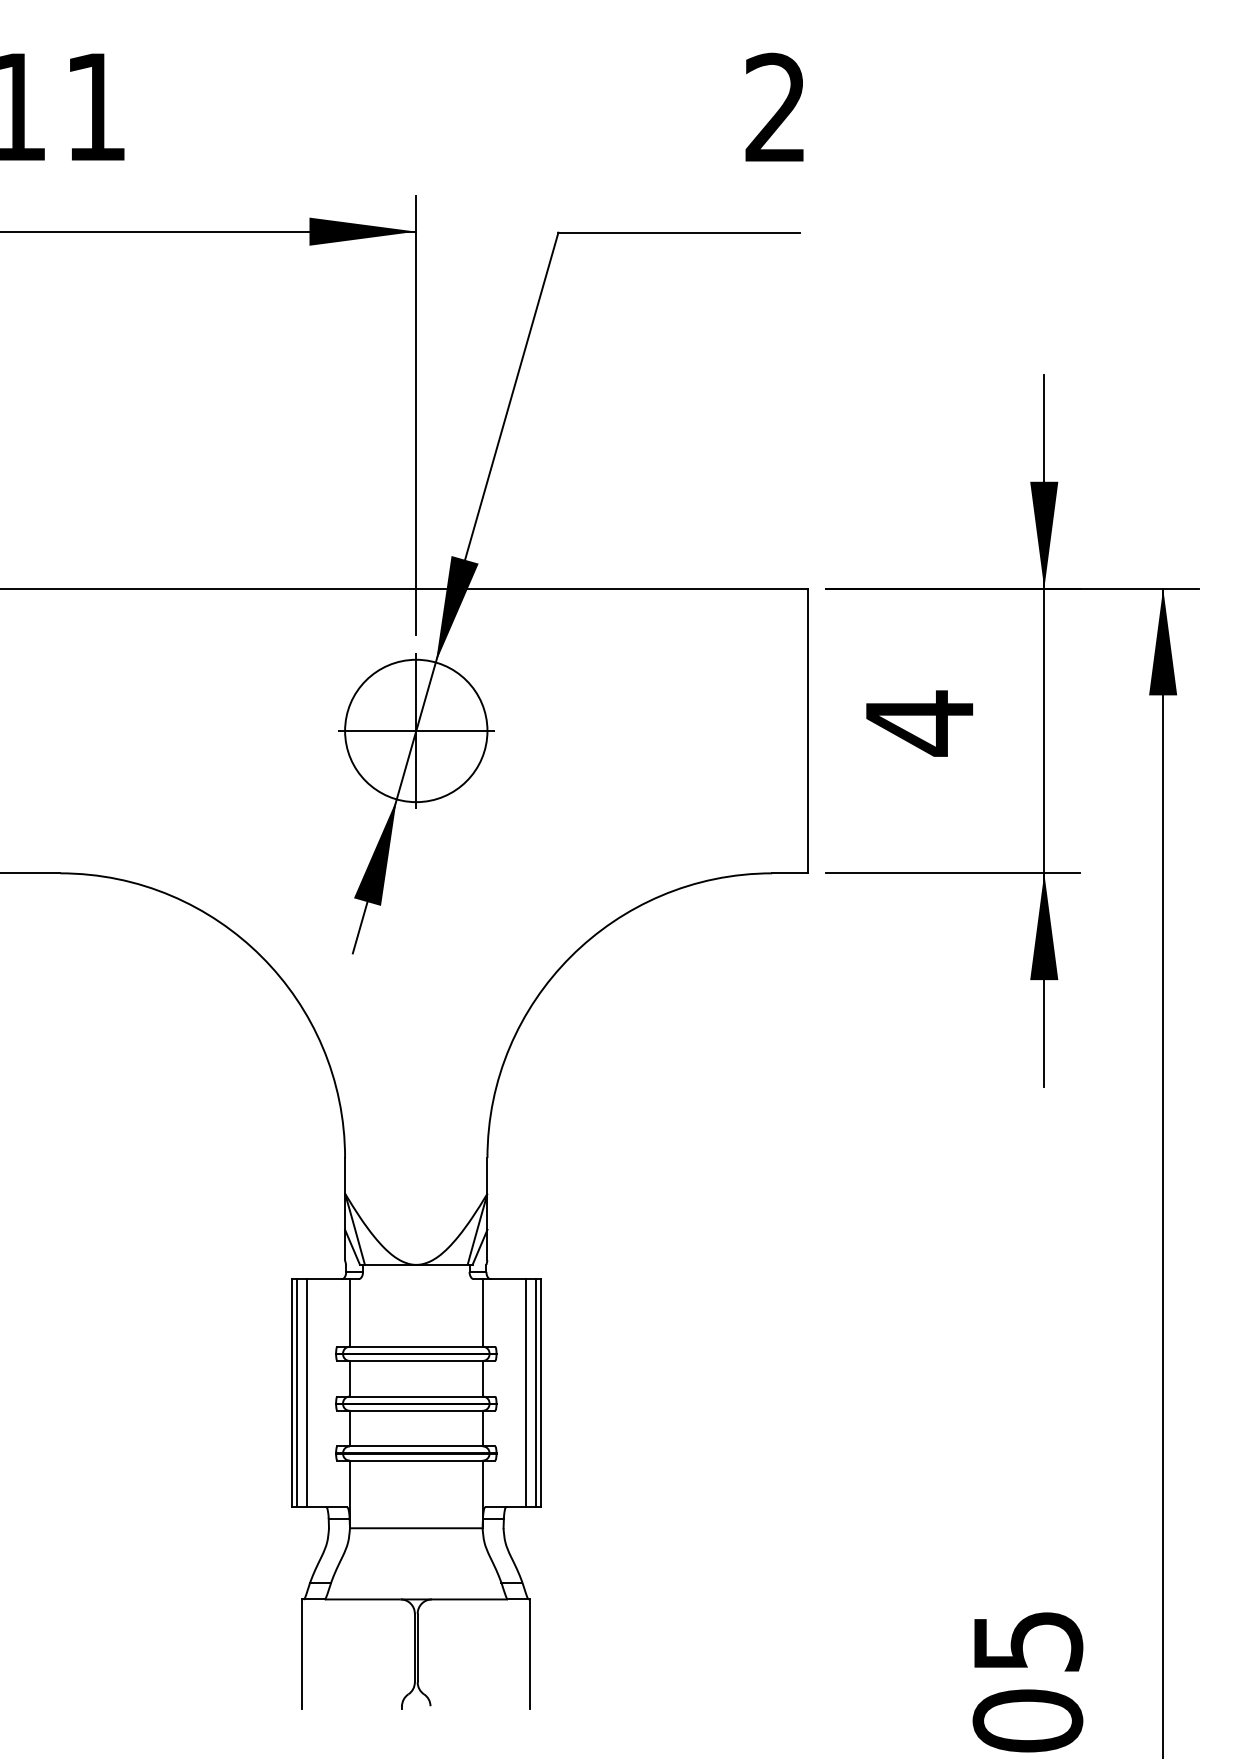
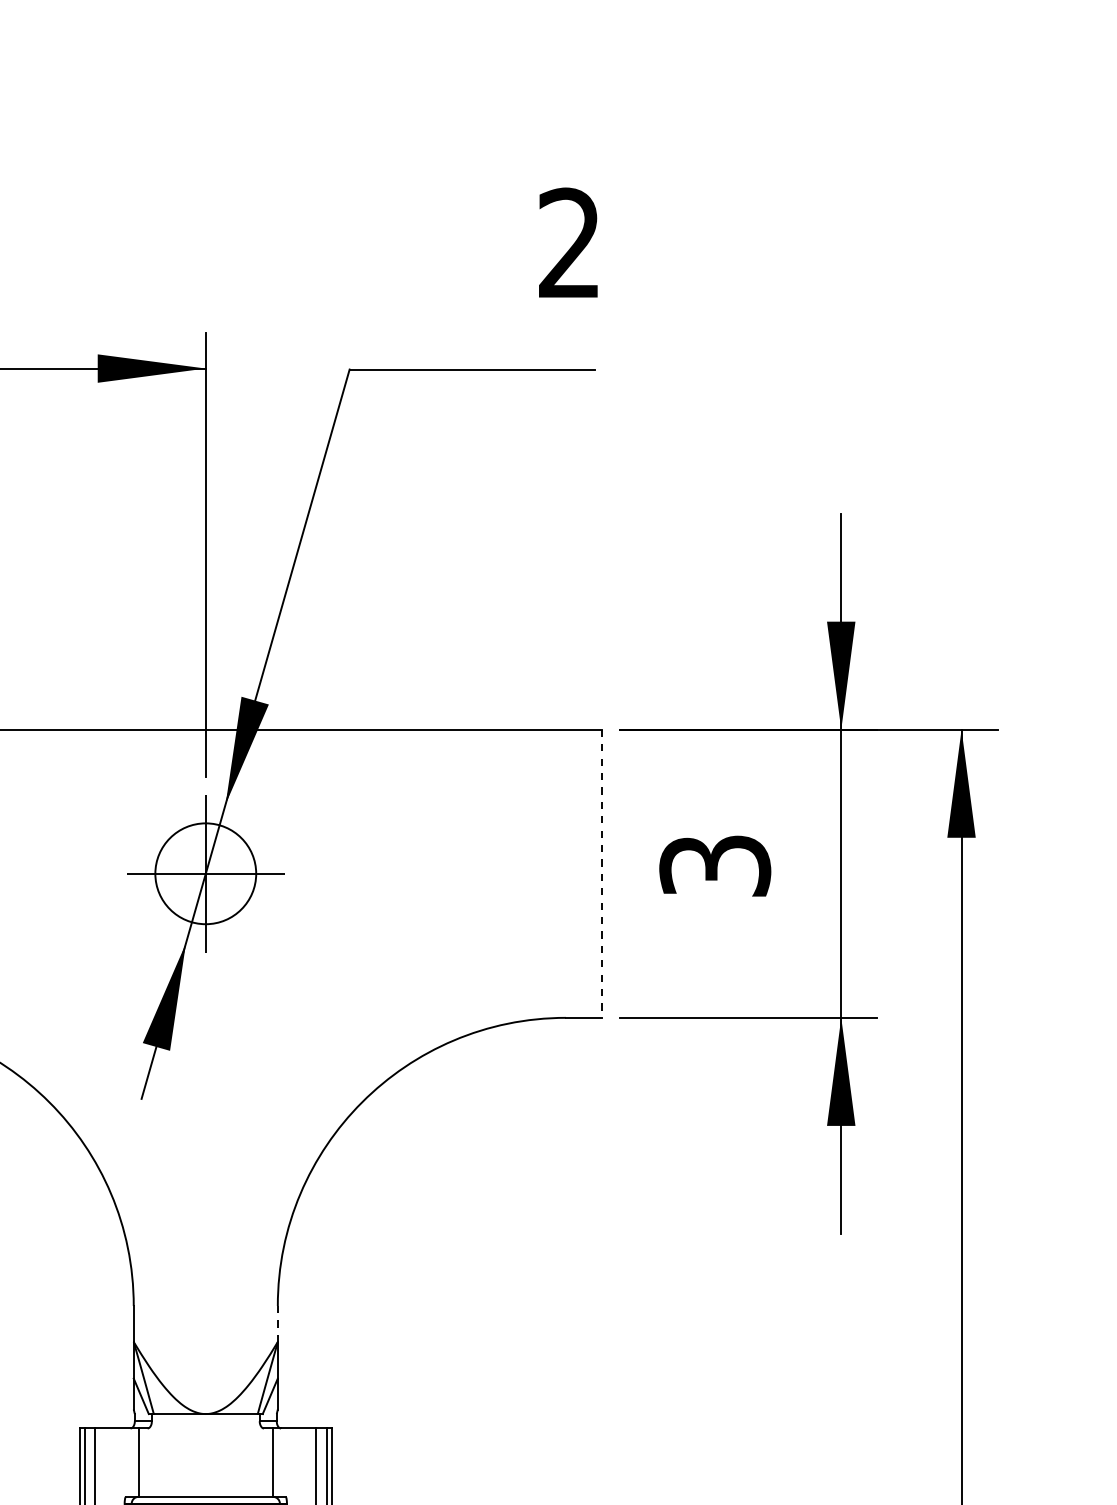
text: (919, 723) -> (715, 866), 4 -> 3
circle: (416, 730) -> (206, 873), size x0.7
line: (807, 731) -> (601, 874), solid -> dashed
line: (487, 1175) -> (277, 1323), solid -> dashed

